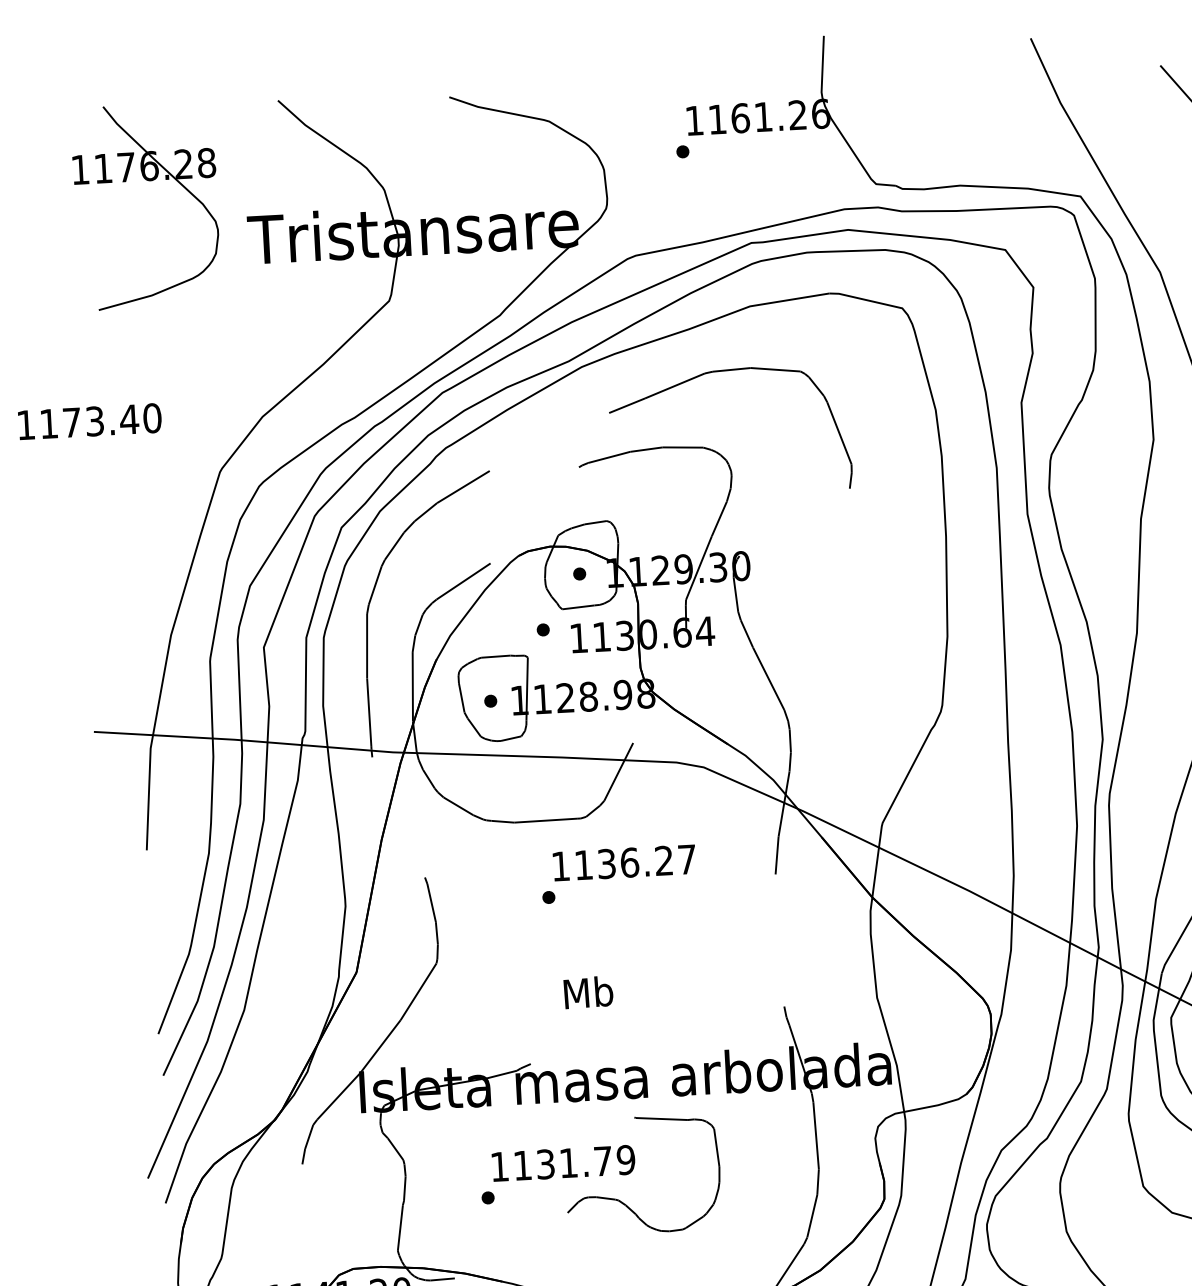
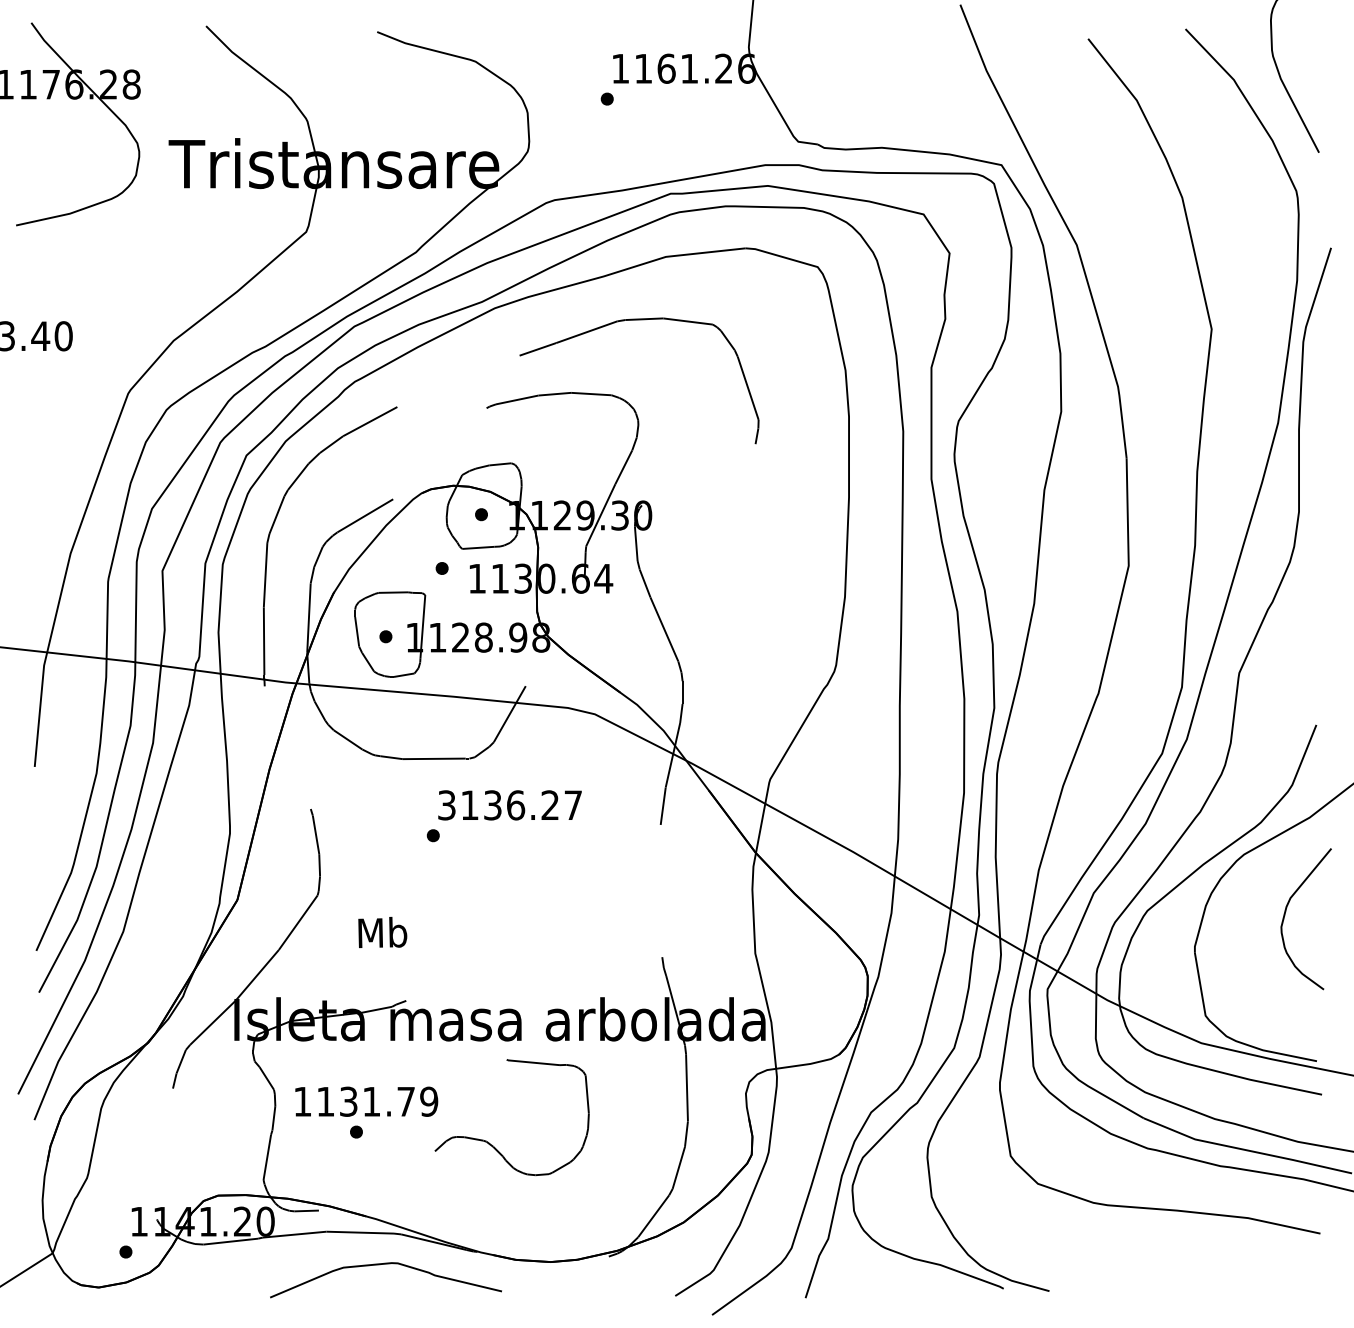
text: (560, 866) -> (446, 805), 1136.27 -> 3136.27
text: (588, 992) -> (382, 932), moved
text: (563, 1163) -> (366, 1101), moved

